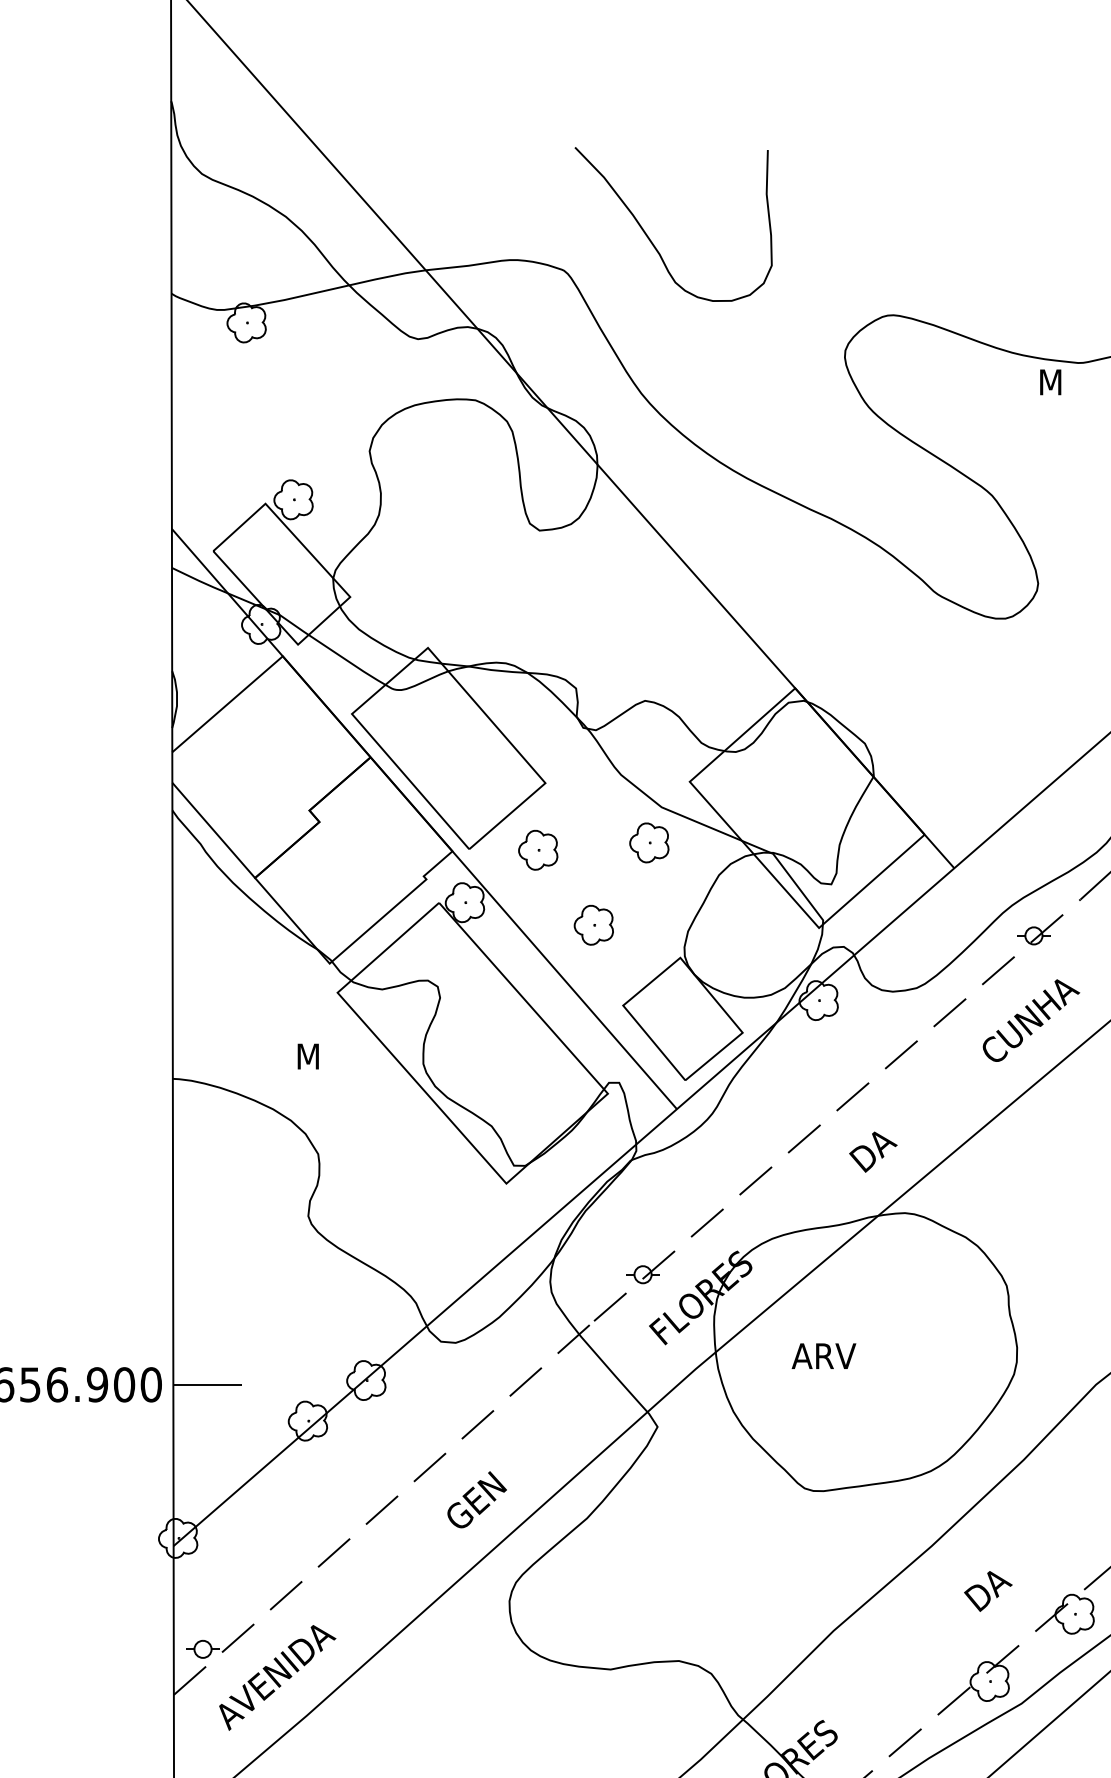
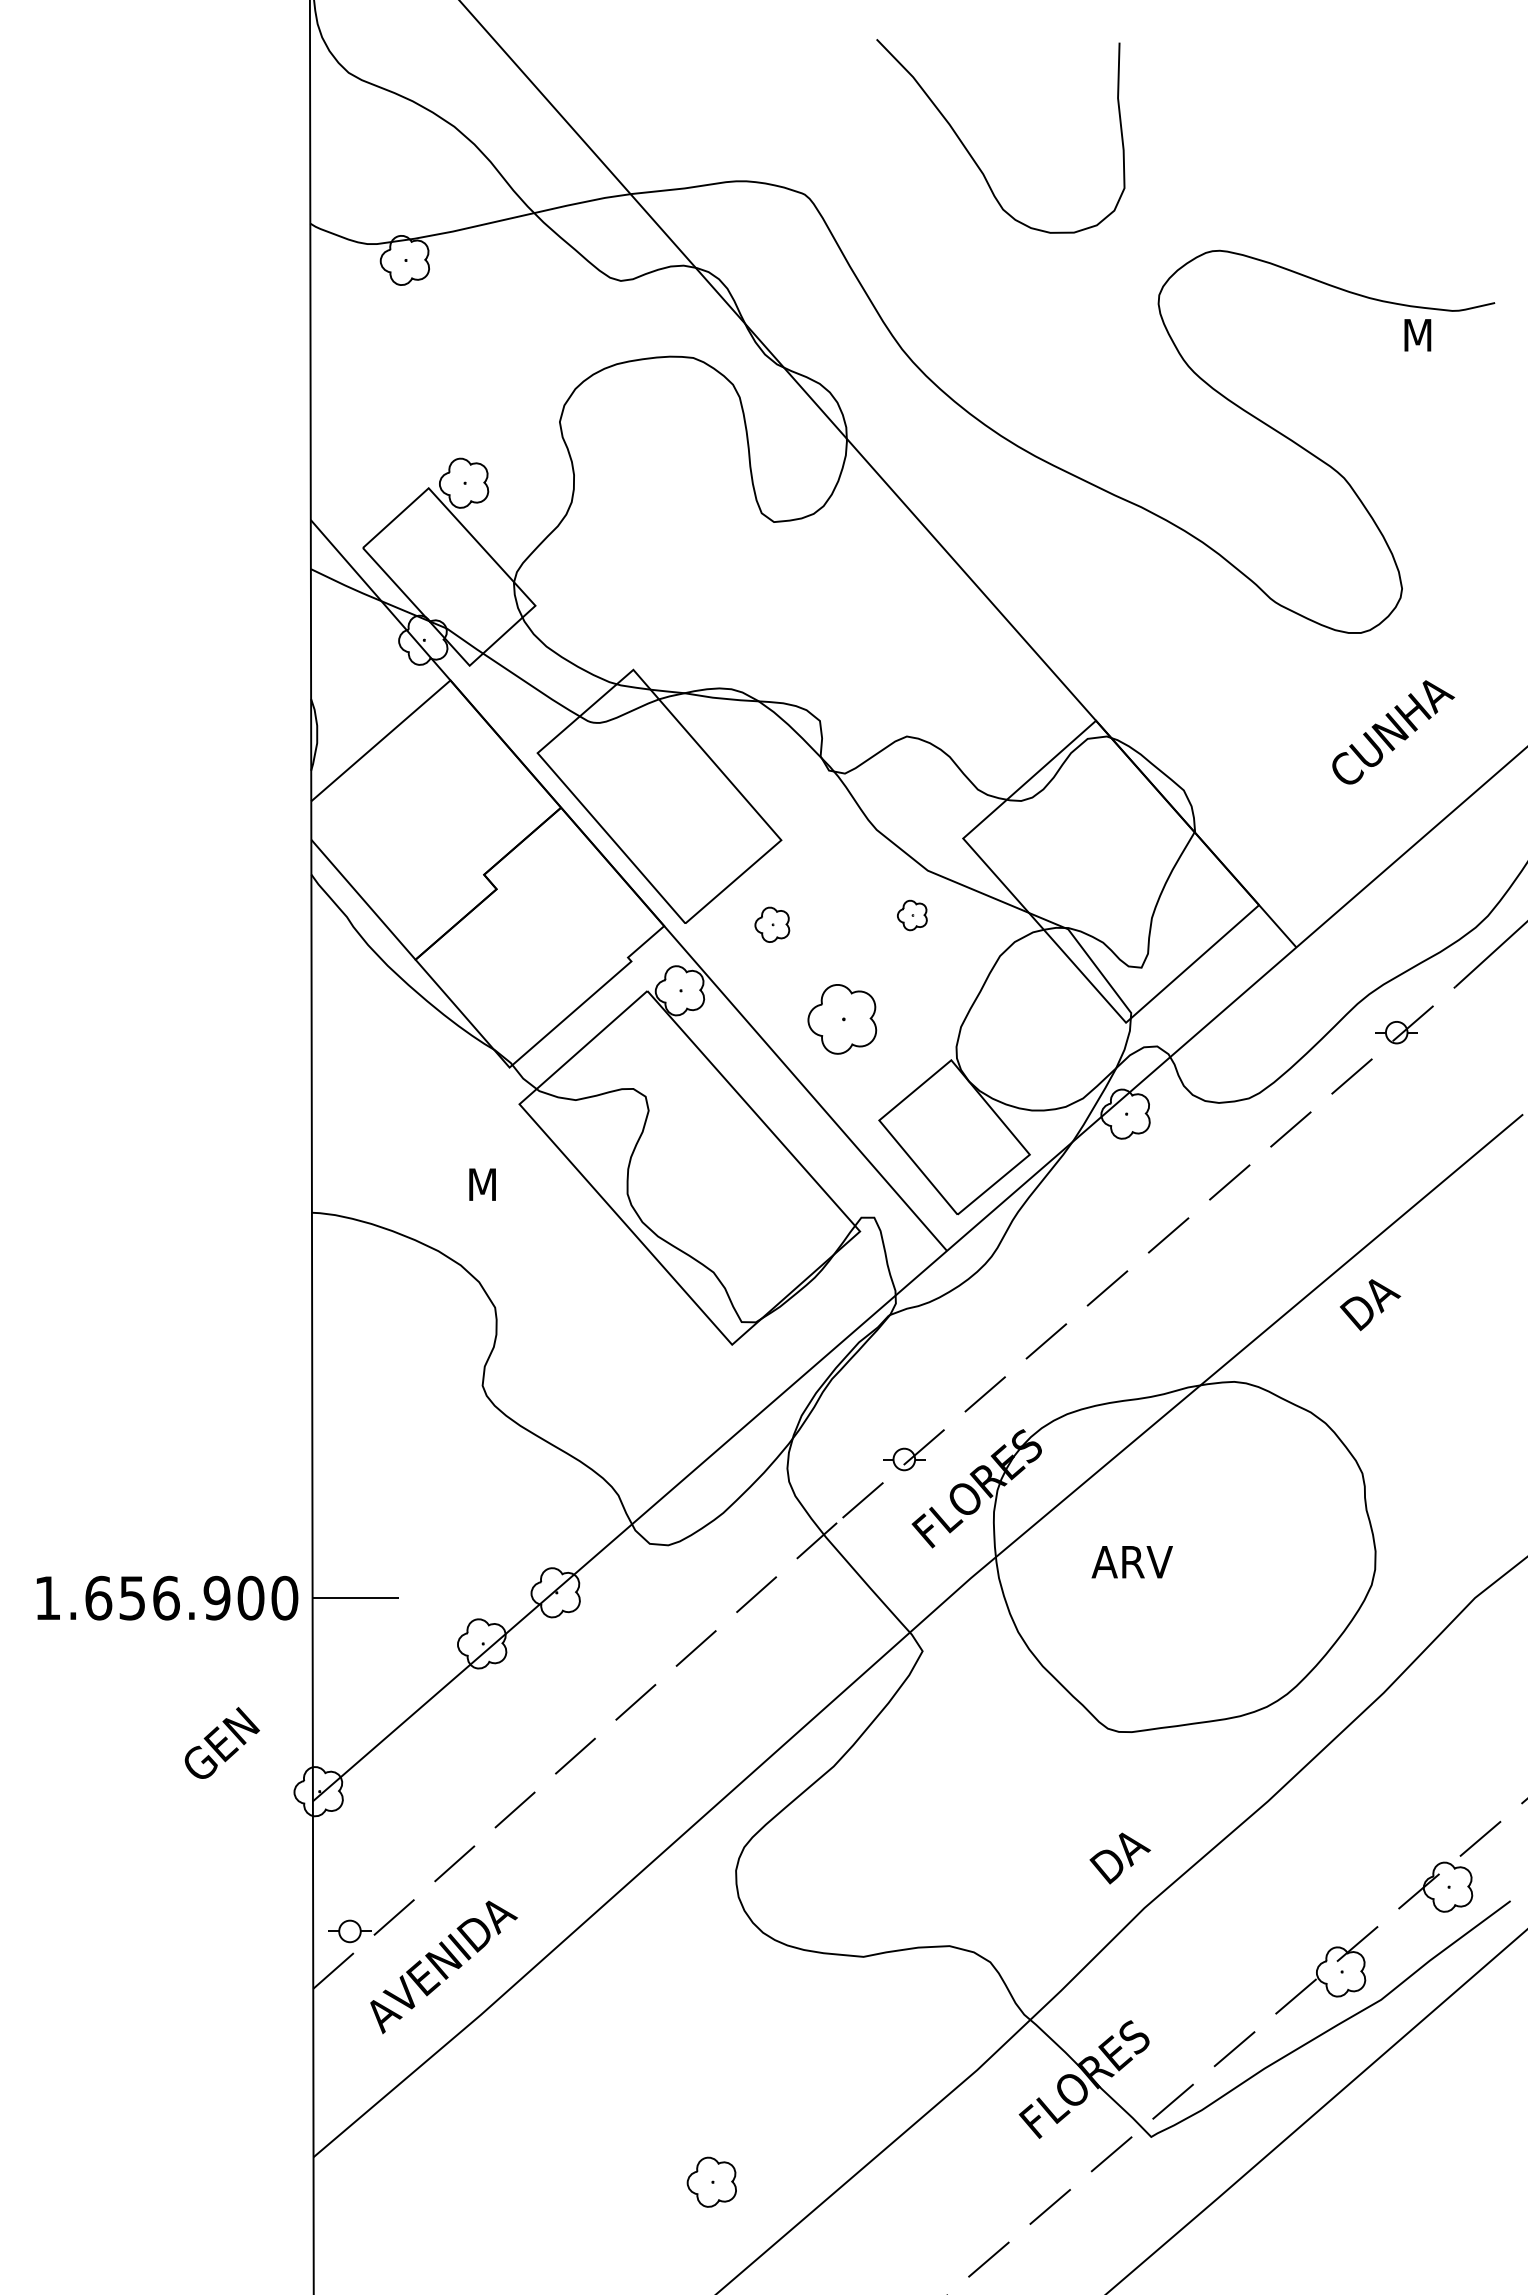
curve: (651, 241) -> (973, 157), moved
part: (649, 842) -> (912, 915), size x0.6
part: (538, 850) -> (772, 924), size x0.7
part: (593, 924) -> (842, 1018), size x1.4
text: (1031, 1020) -> (1393, 732), moved
text: (873, 1152) -> (1370, 1305), moved
text: (476, 1499) -> (221, 1742), moved
text: (987, 1591) -> (1119, 1858), moved

